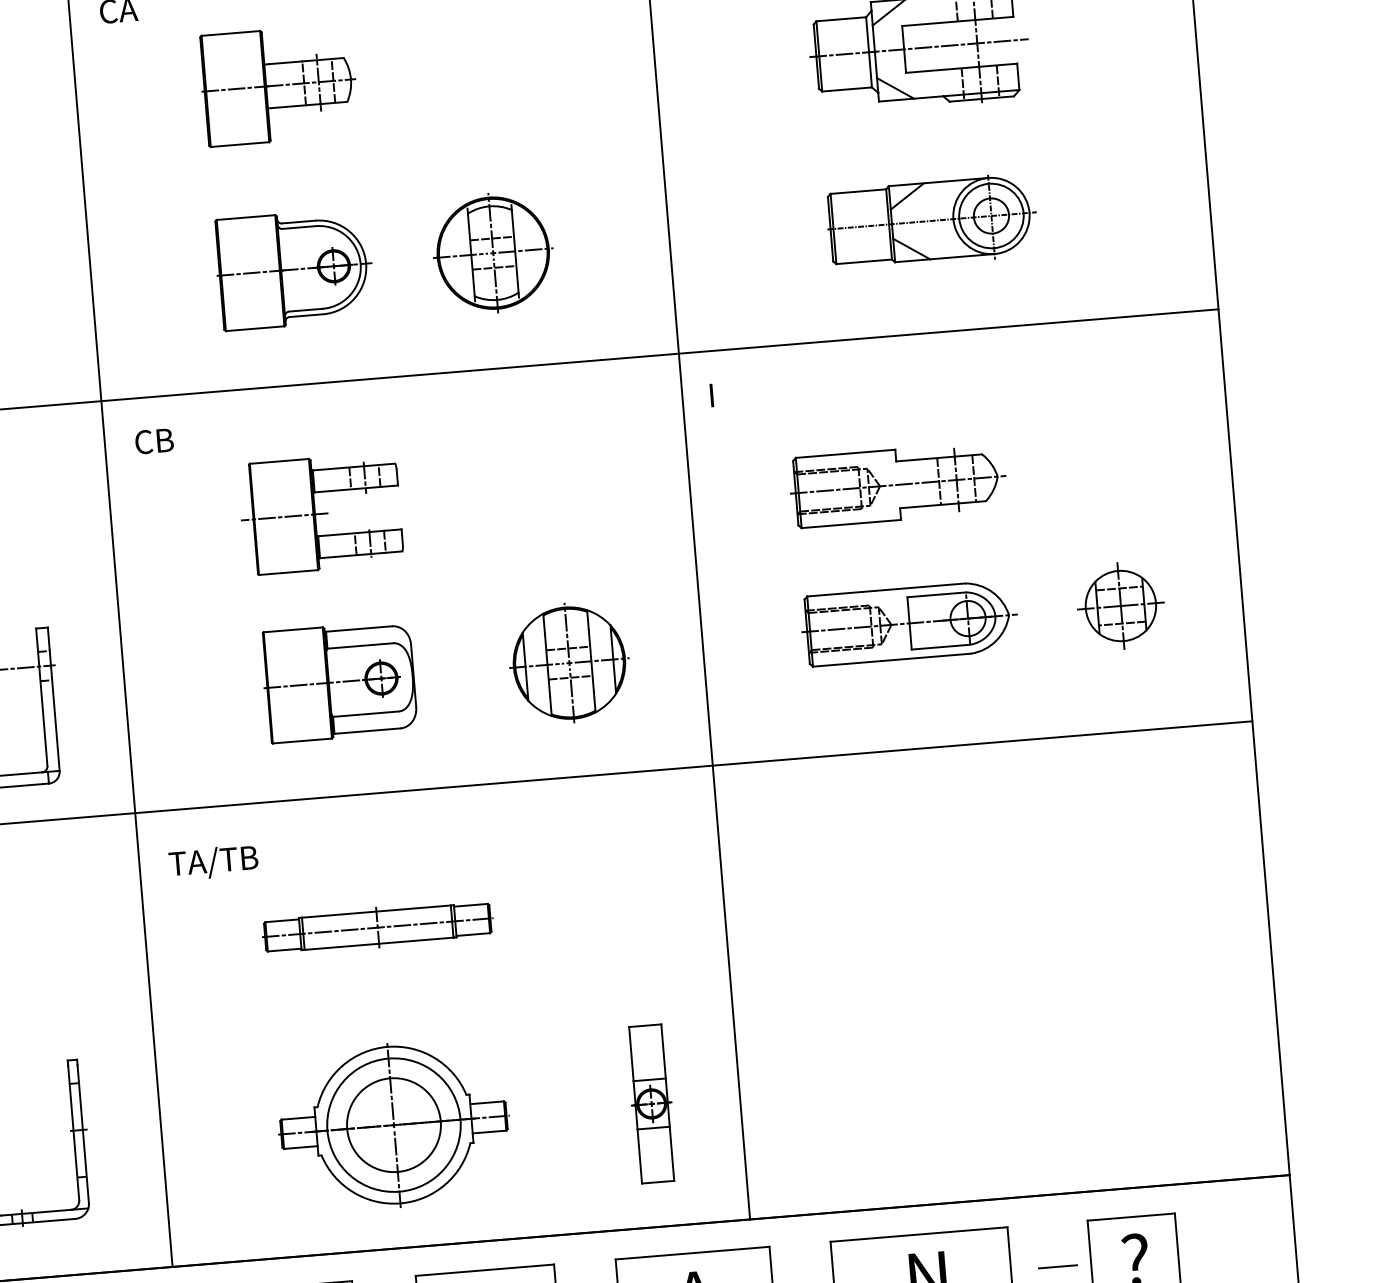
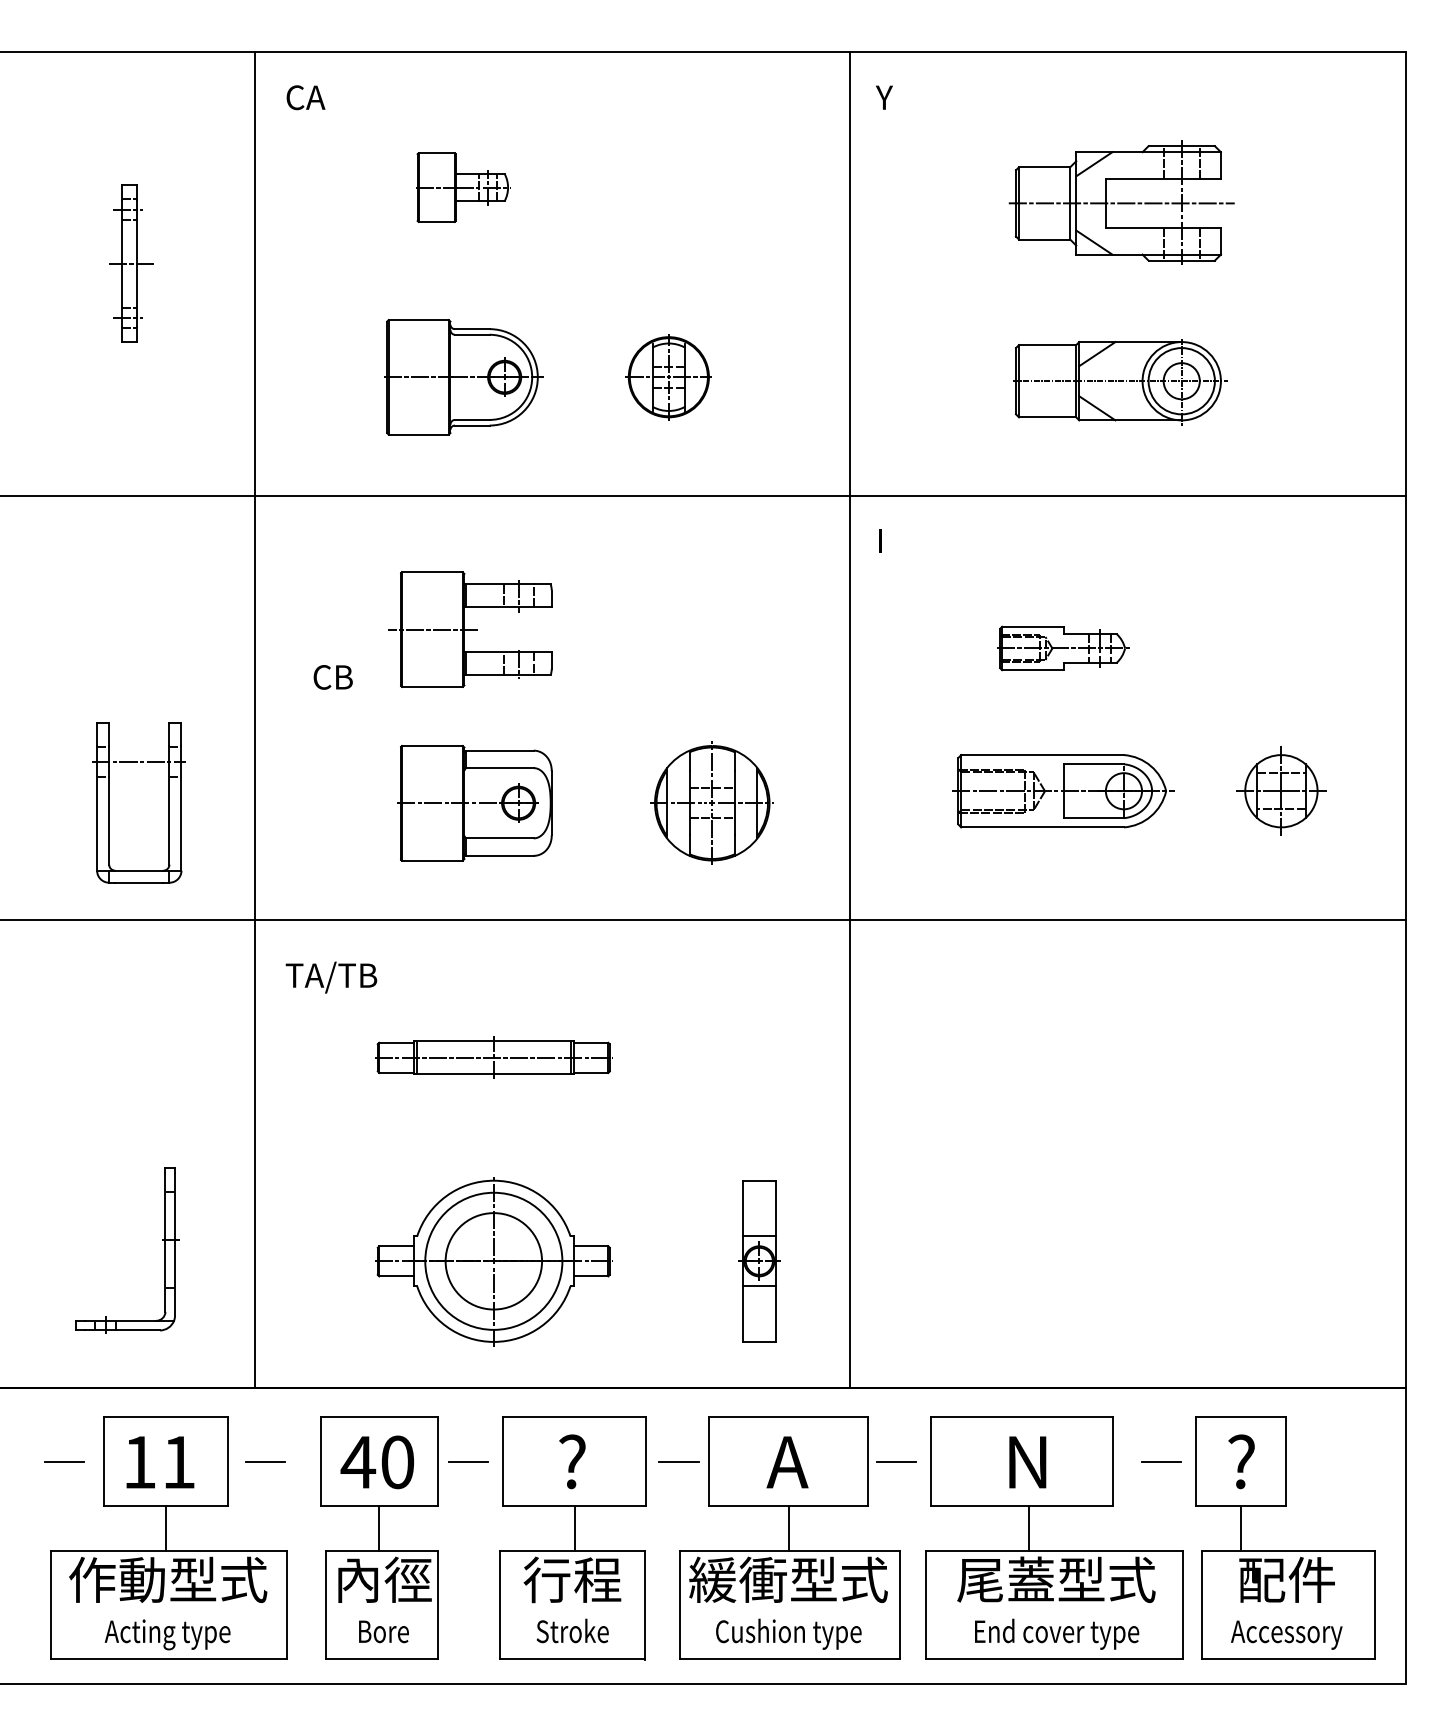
part: (278, 85) -> (463, 187), size x0.6
part: (492, 252) -> (668, 376), size x0.7
text: (153, 441) -> (332, 677), moved
part: (898, 484) -> (1063, 648), size x0.6

